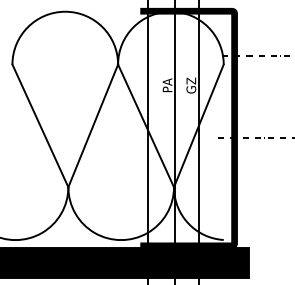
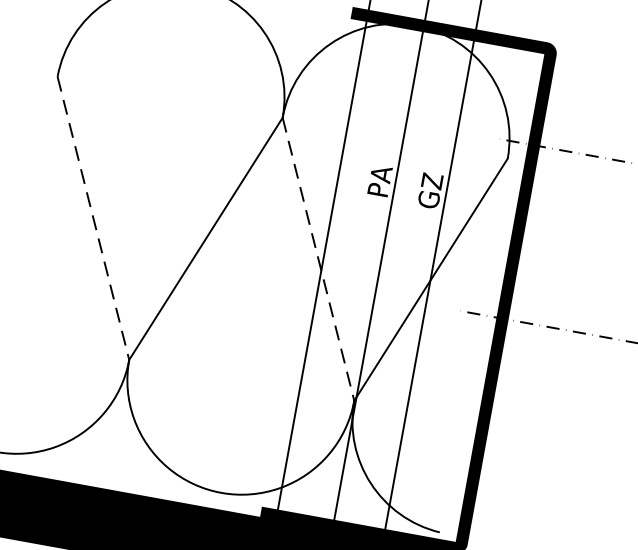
line: (40, 126) -> (93, 219), solid -> dashed
line: (146, 126) -> (319, 260), solid -> dashed

